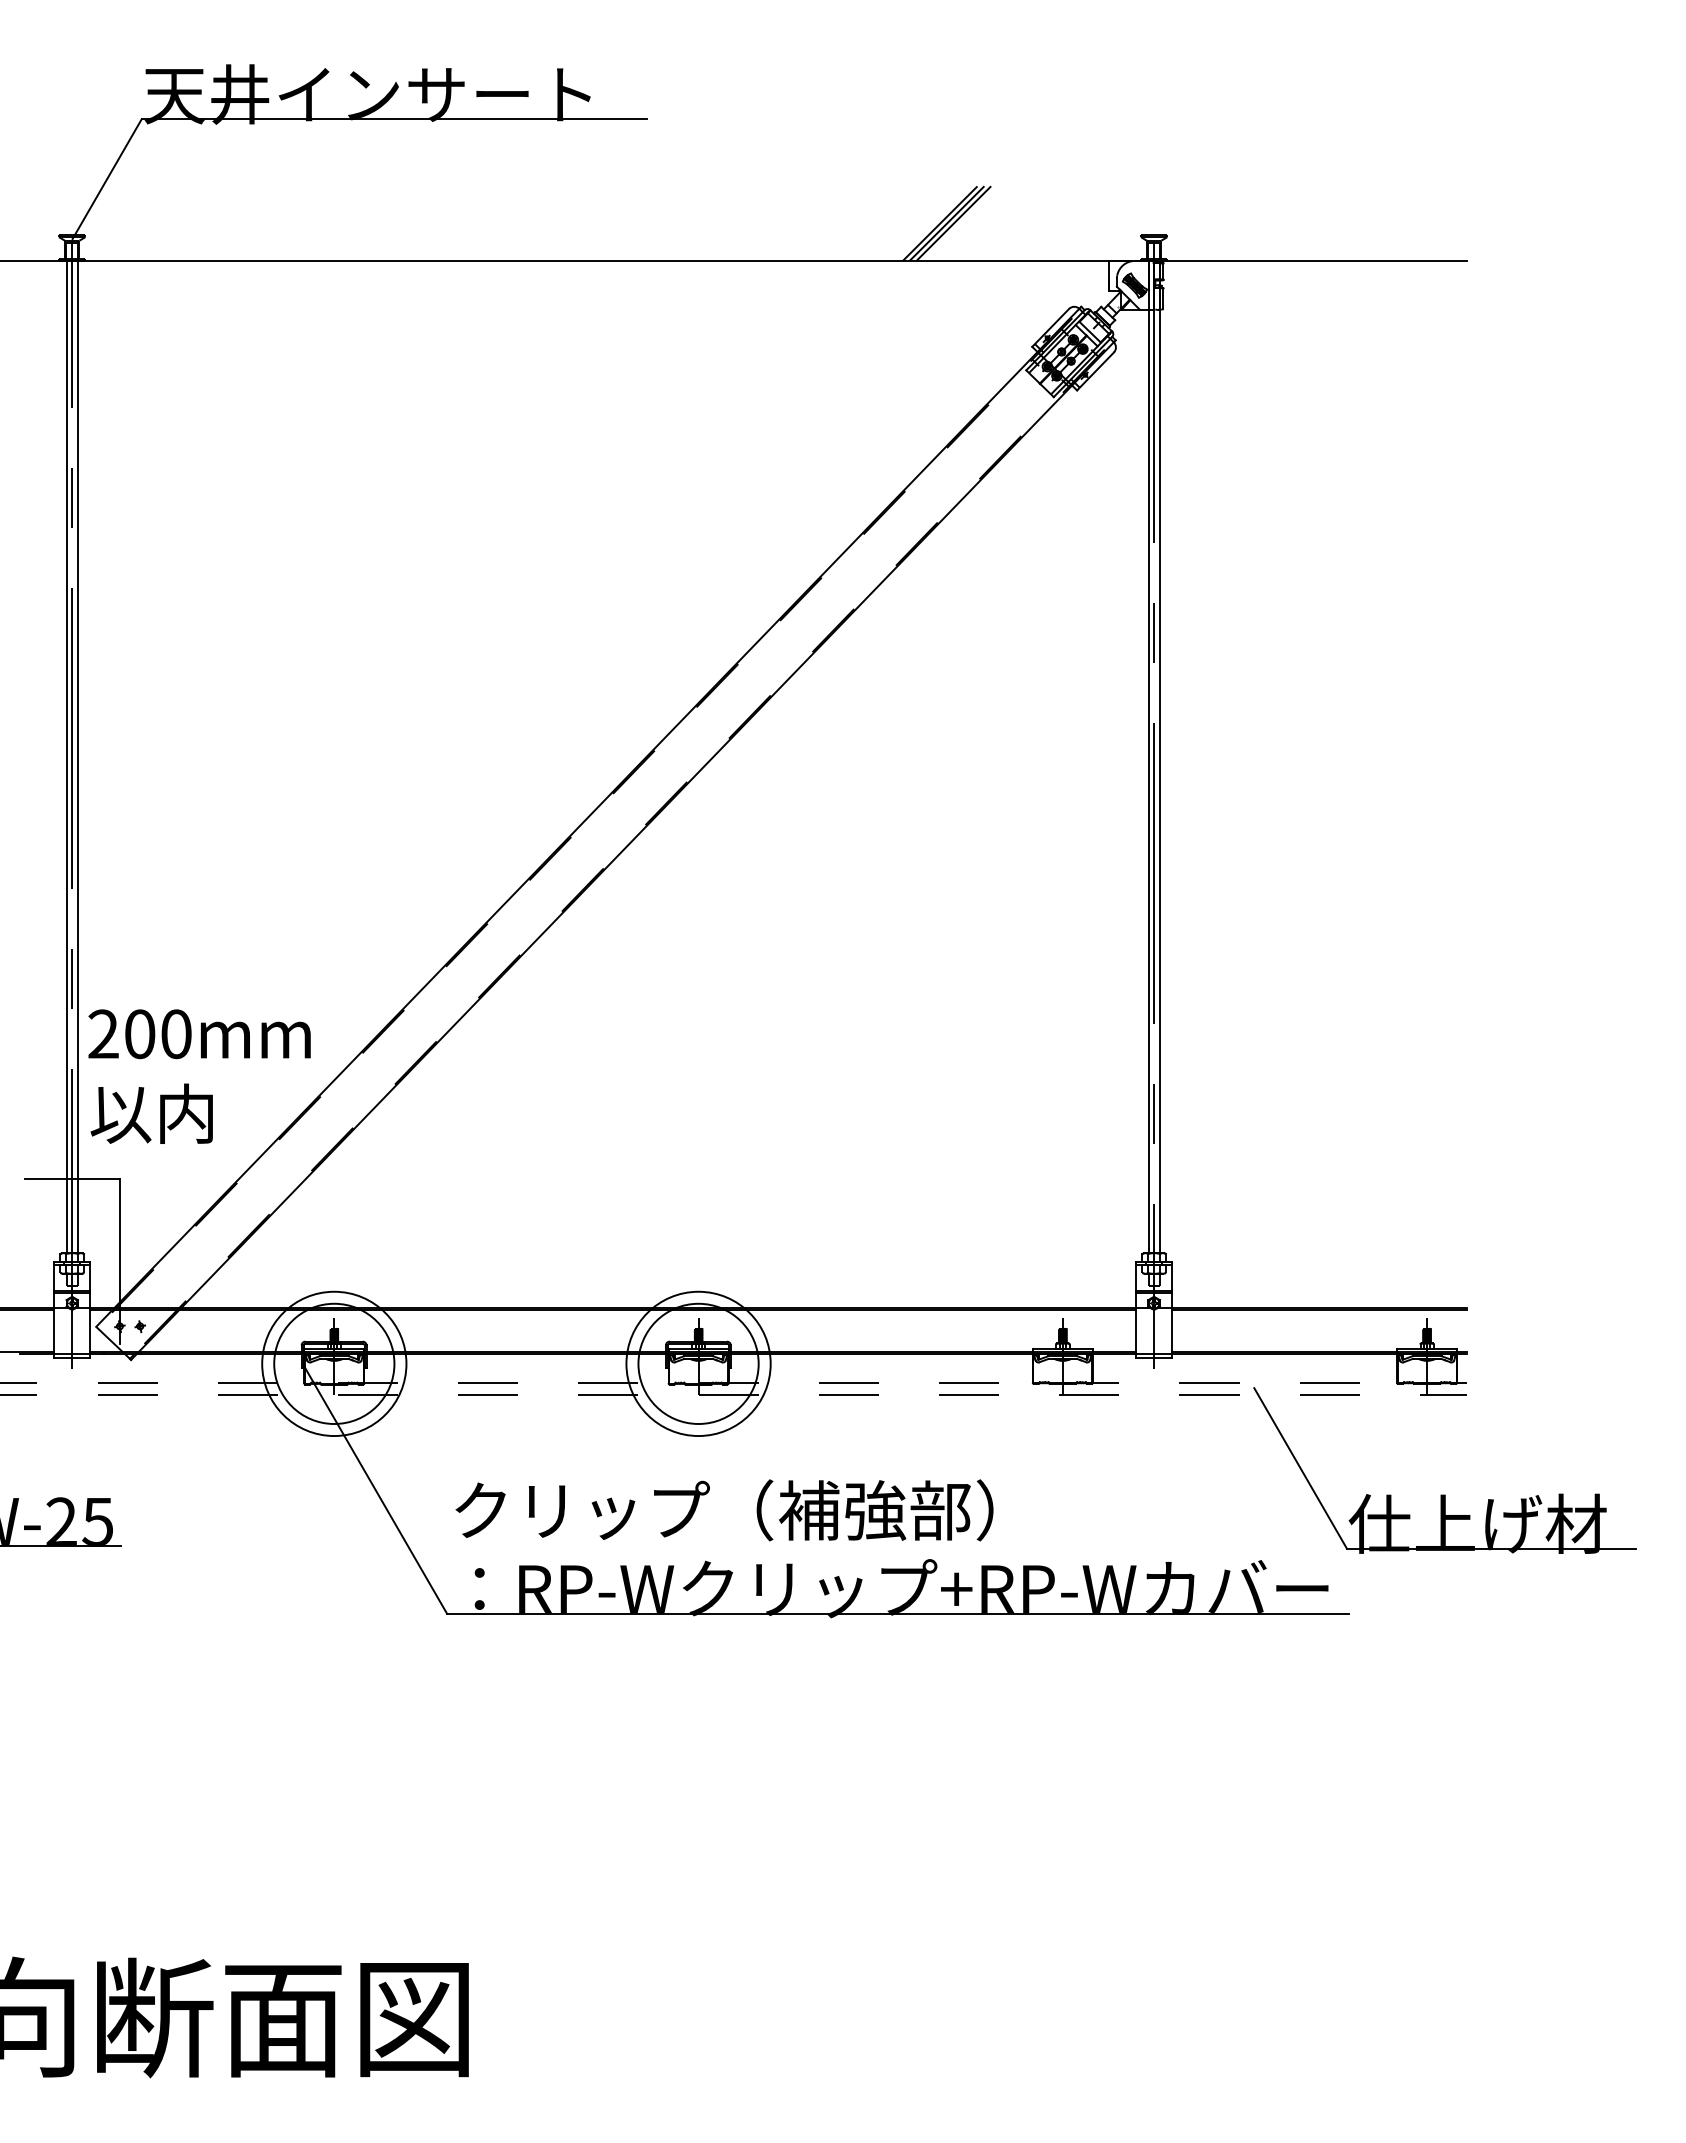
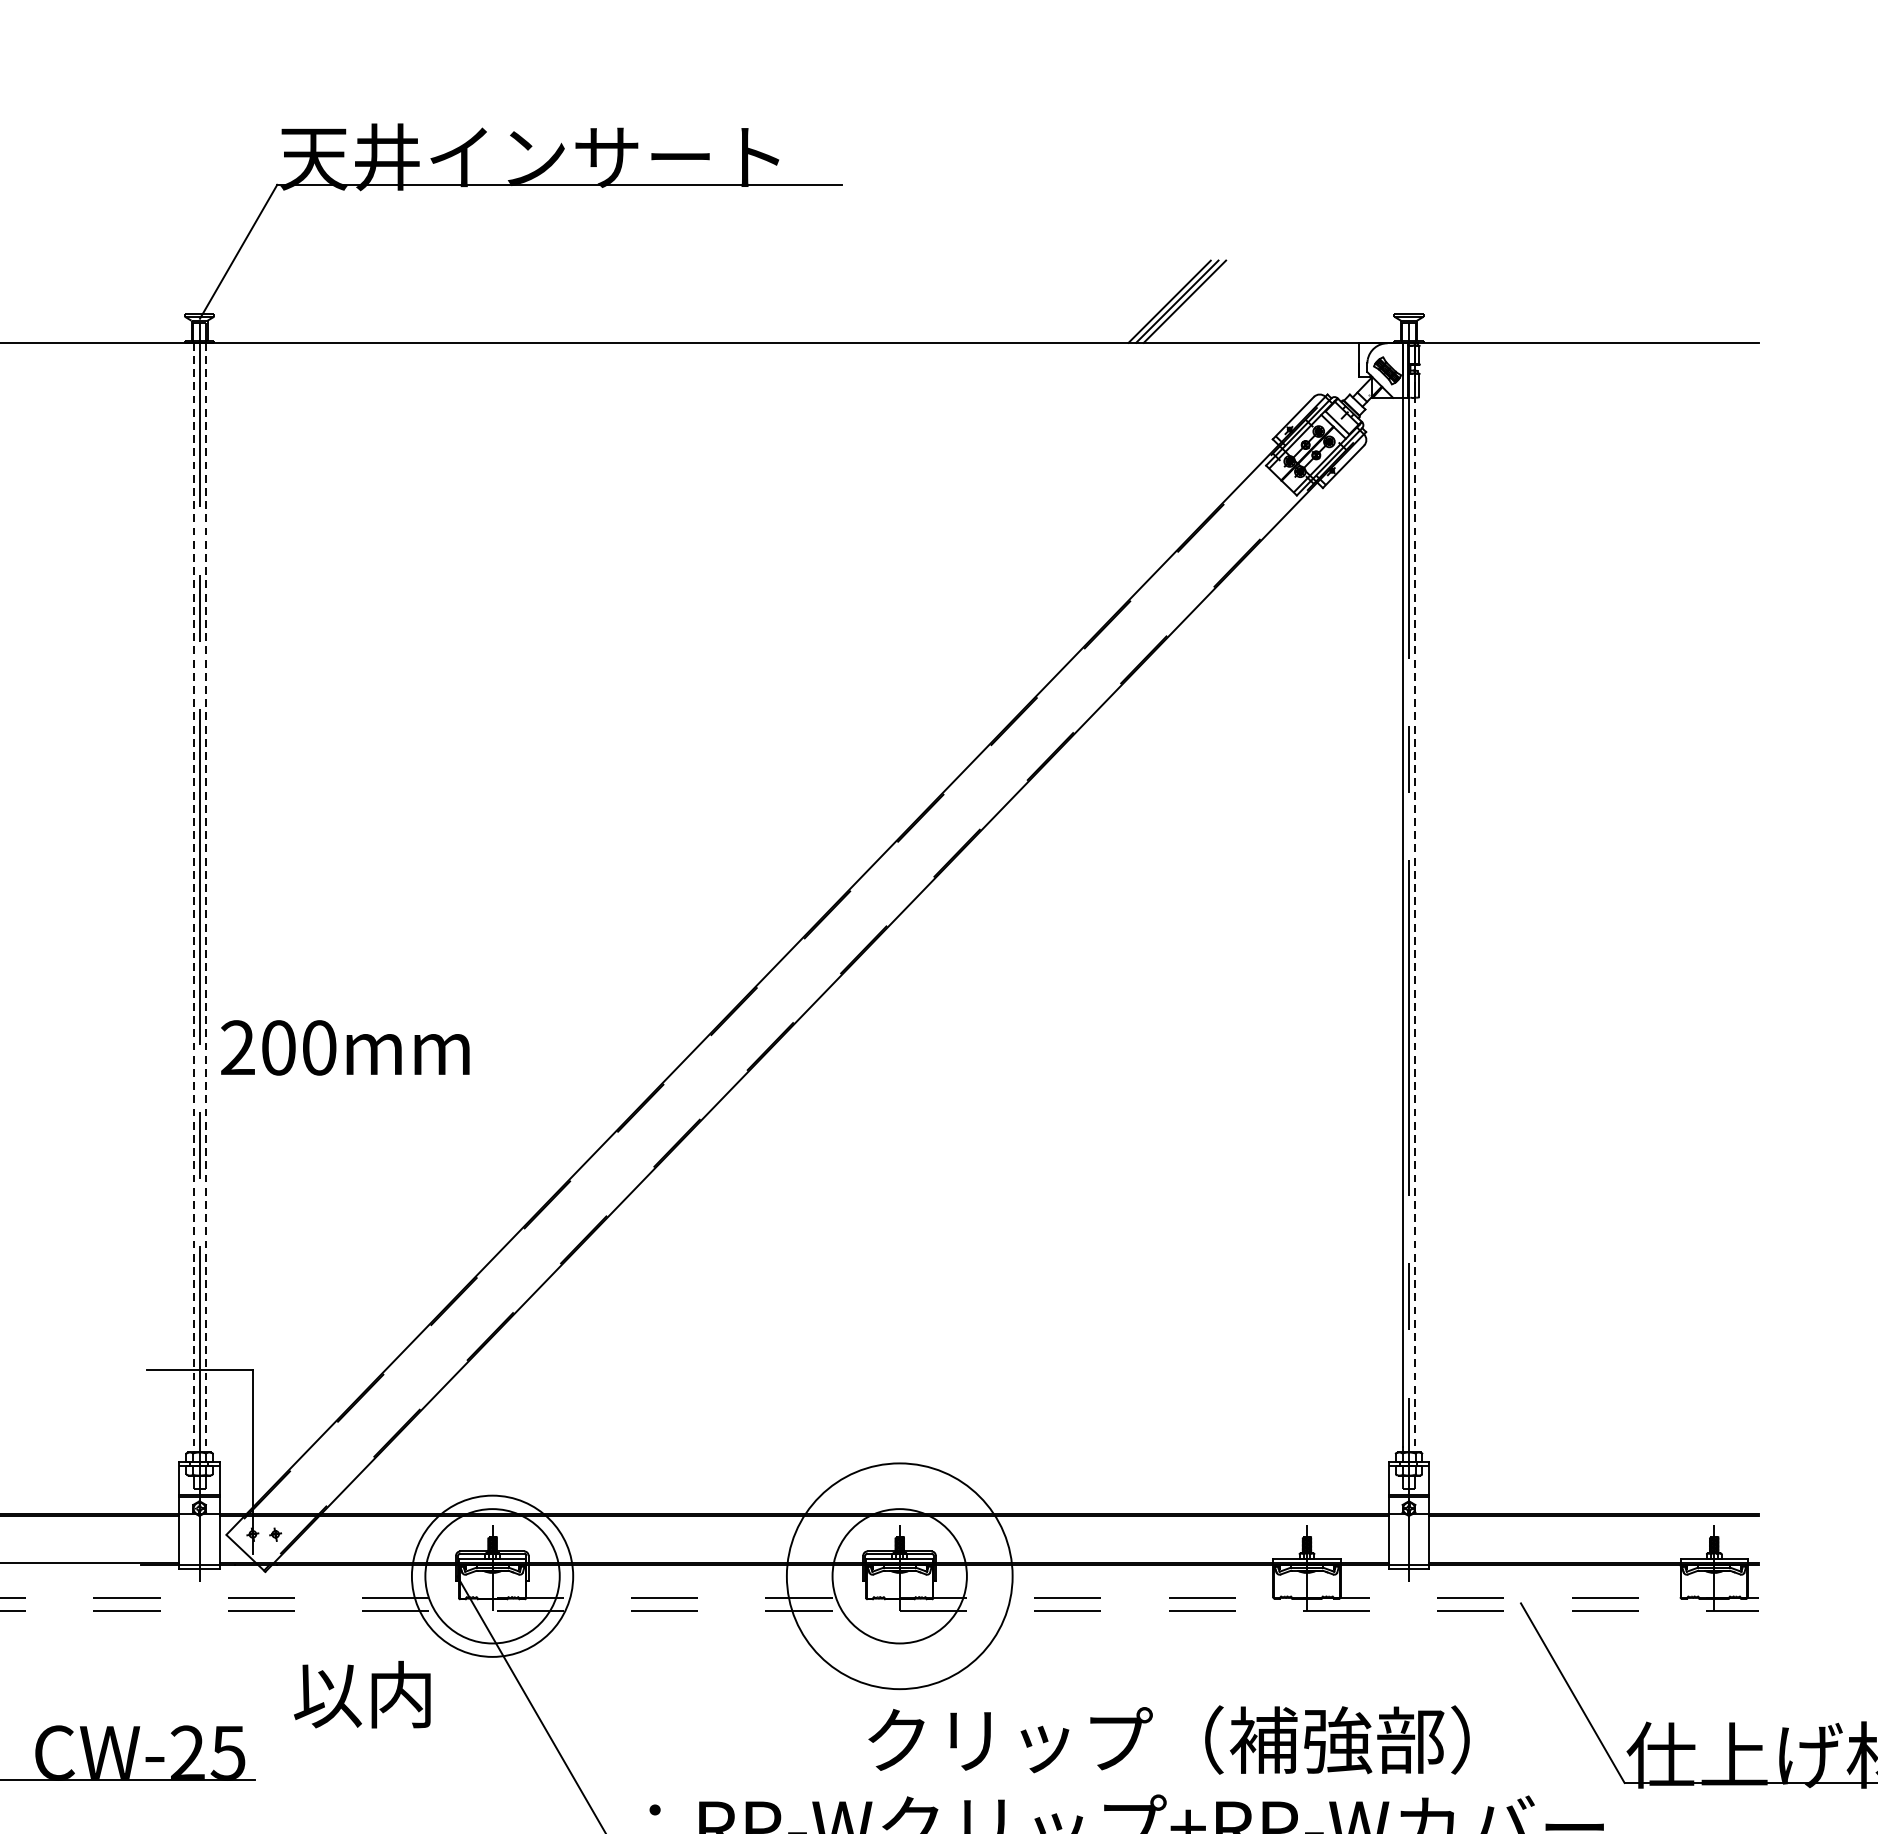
line: (66, 757) -> (193, 898), solid -> dashed
line: (77, 757) -> (205, 898), solid -> dashed
line: (1159, 757) -> (1415, 898), solid -> dashed
text: (199, 1034) -> (345, 1048), moved
text: (151, 1113) -> (361, 1694), moved
circle: (698, 1363) -> (899, 1575), size x1.4
text: (724, 1510) -> (1169, 1740), moved

